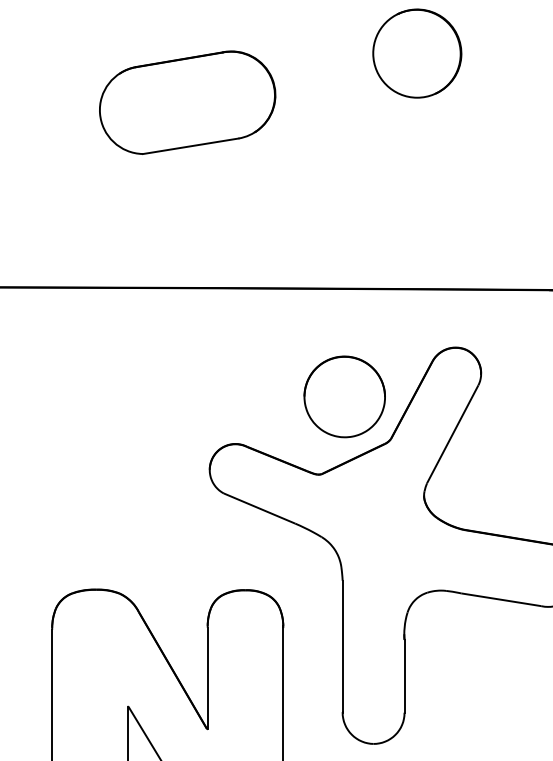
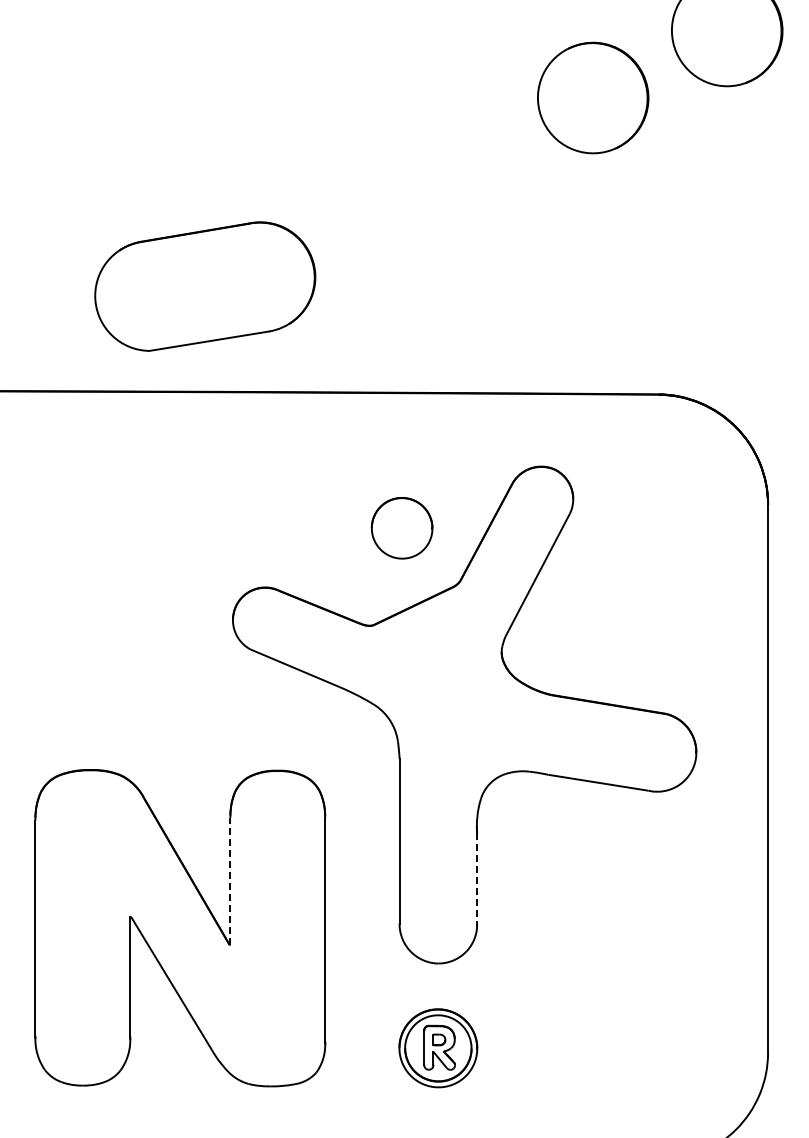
part: (417, 53) -> (593, 97), moved
part: (187, 102) -> (205, 286), moved
part: (344, 396) -> (401, 527), size x0.6
line: (404, 676) -> (477, 878), solid -> dashed
line: (207, 678) -> (230, 881), solid -> dashed

